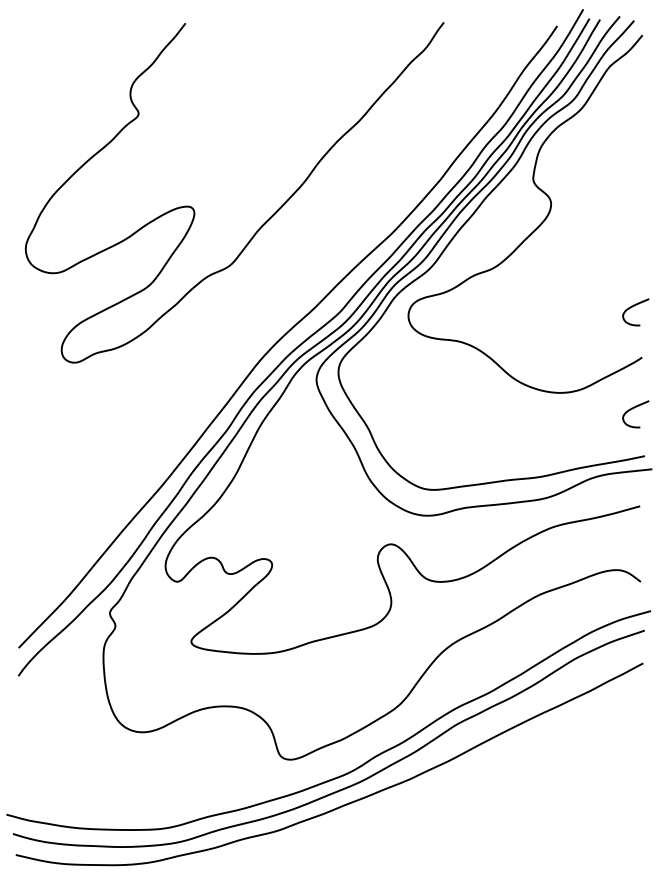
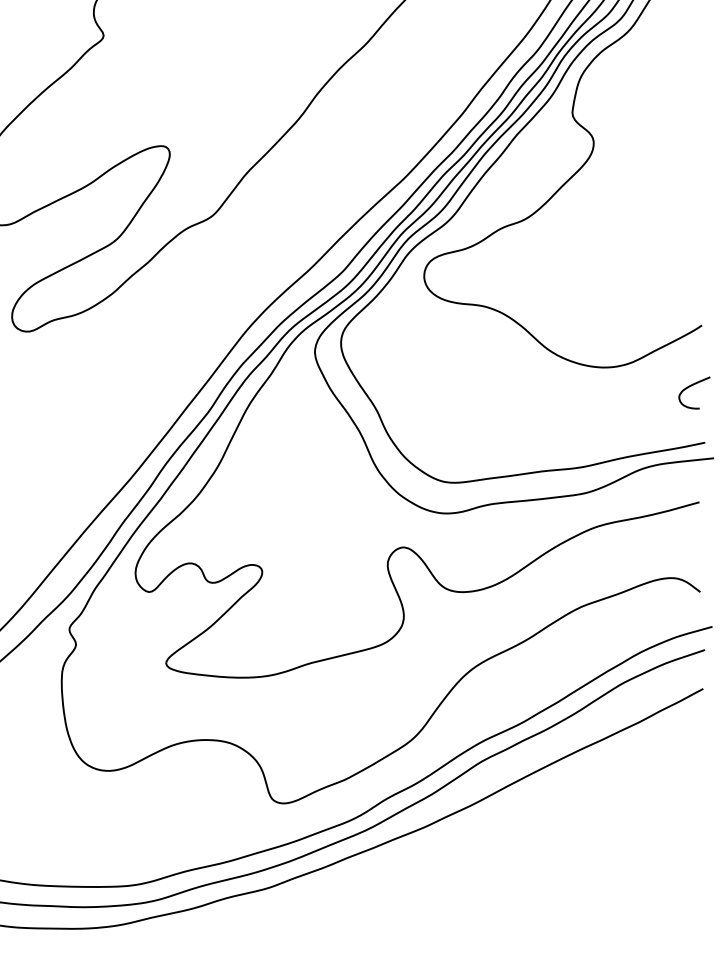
curve: (632, 307) -> (690, 266), removed

